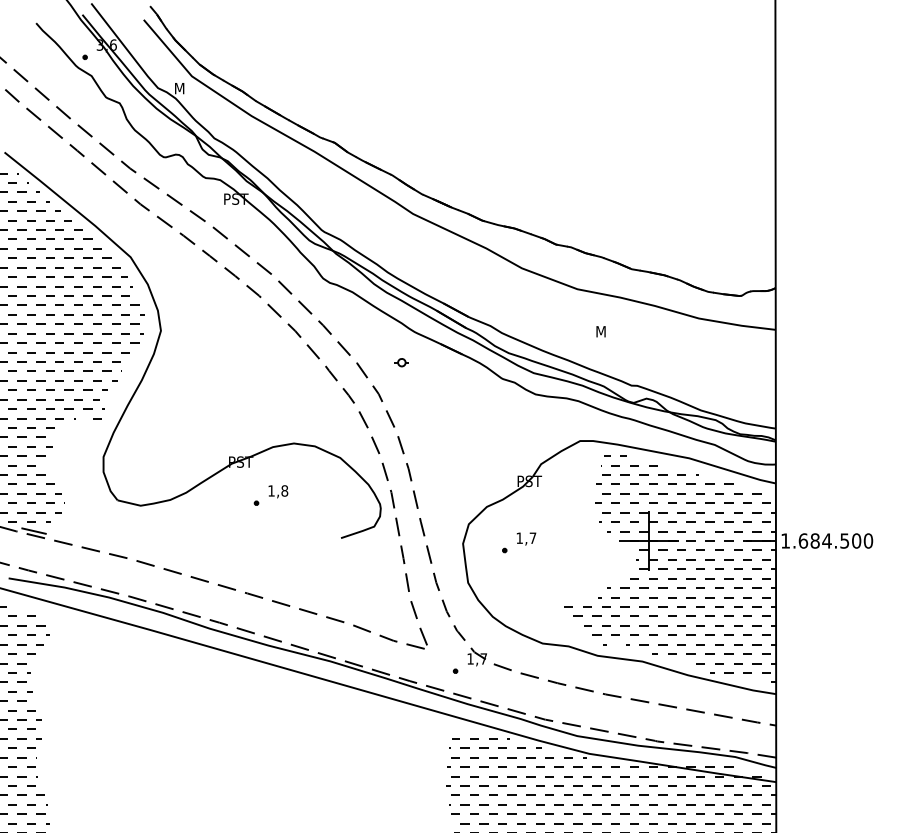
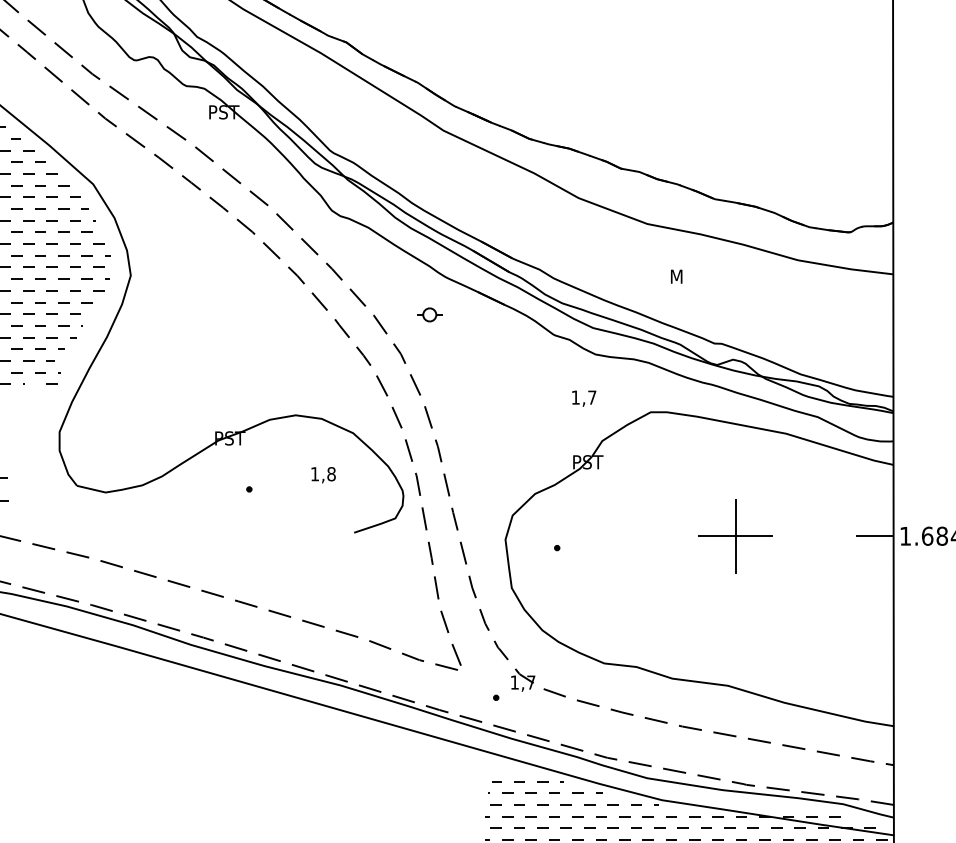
part: (401, 362) -> (429, 314), size x1.4
text: (278, 491) -> (323, 474), moved
text: (526, 538) -> (584, 397), moved
hatch: (664, 569) -> (755, 571), removed

